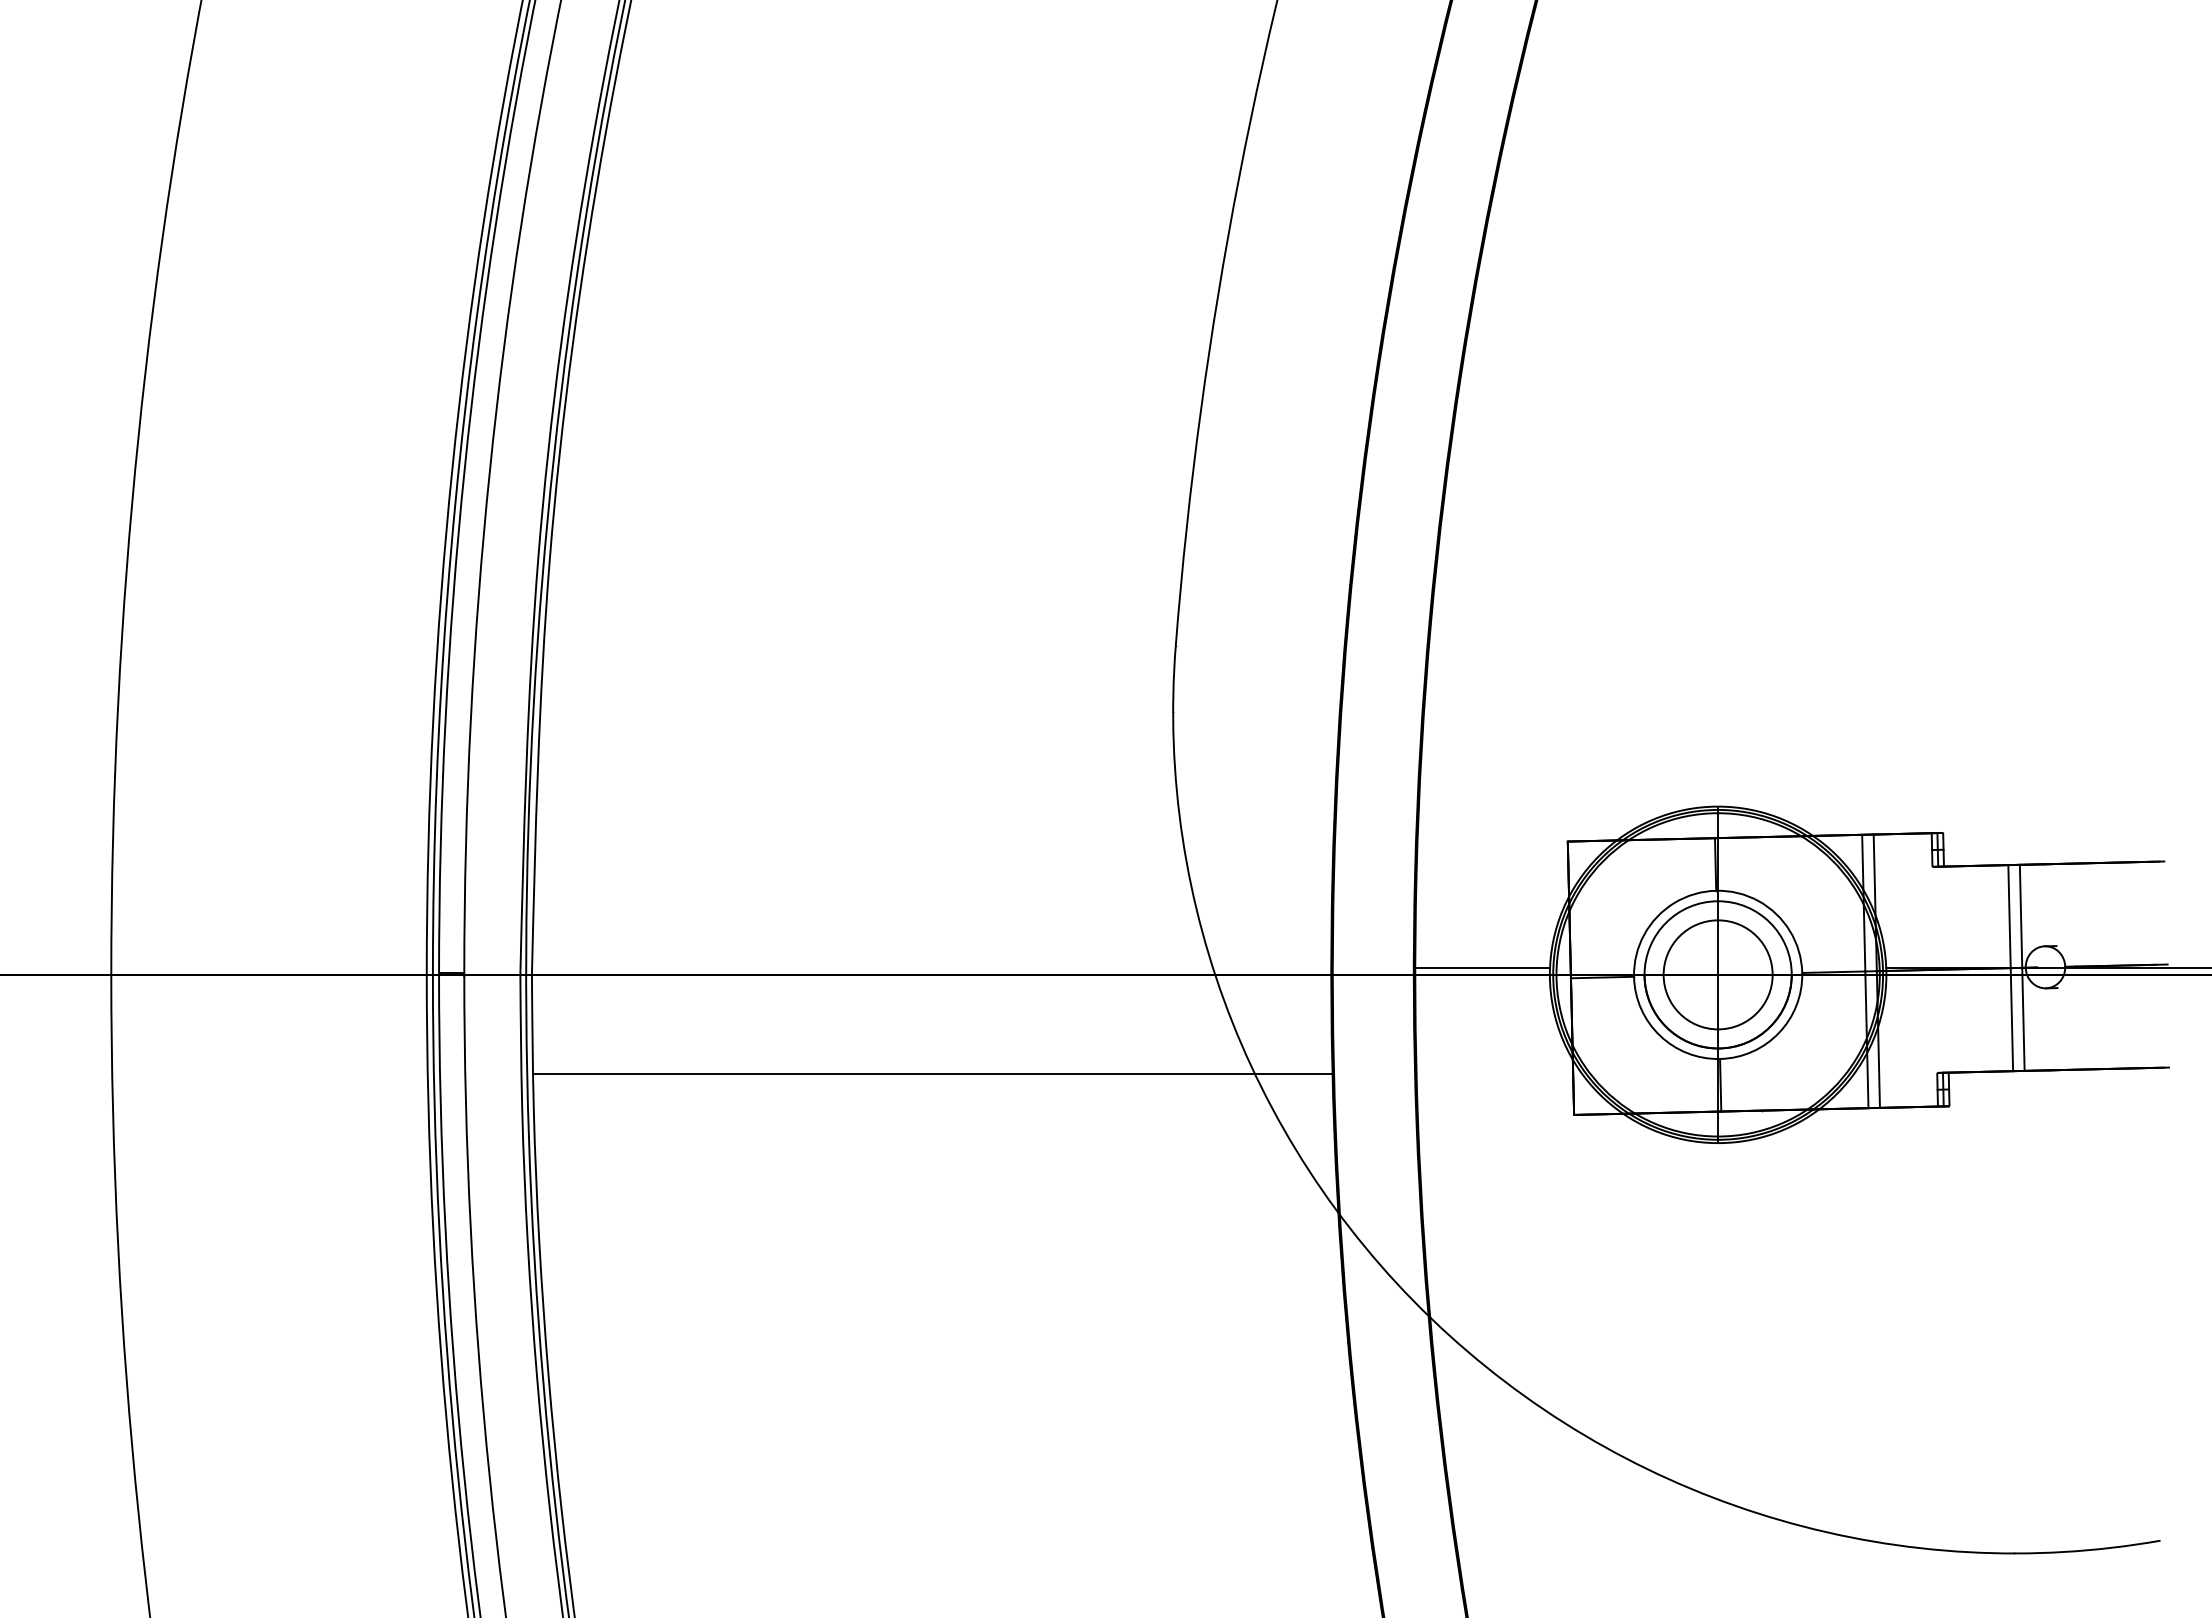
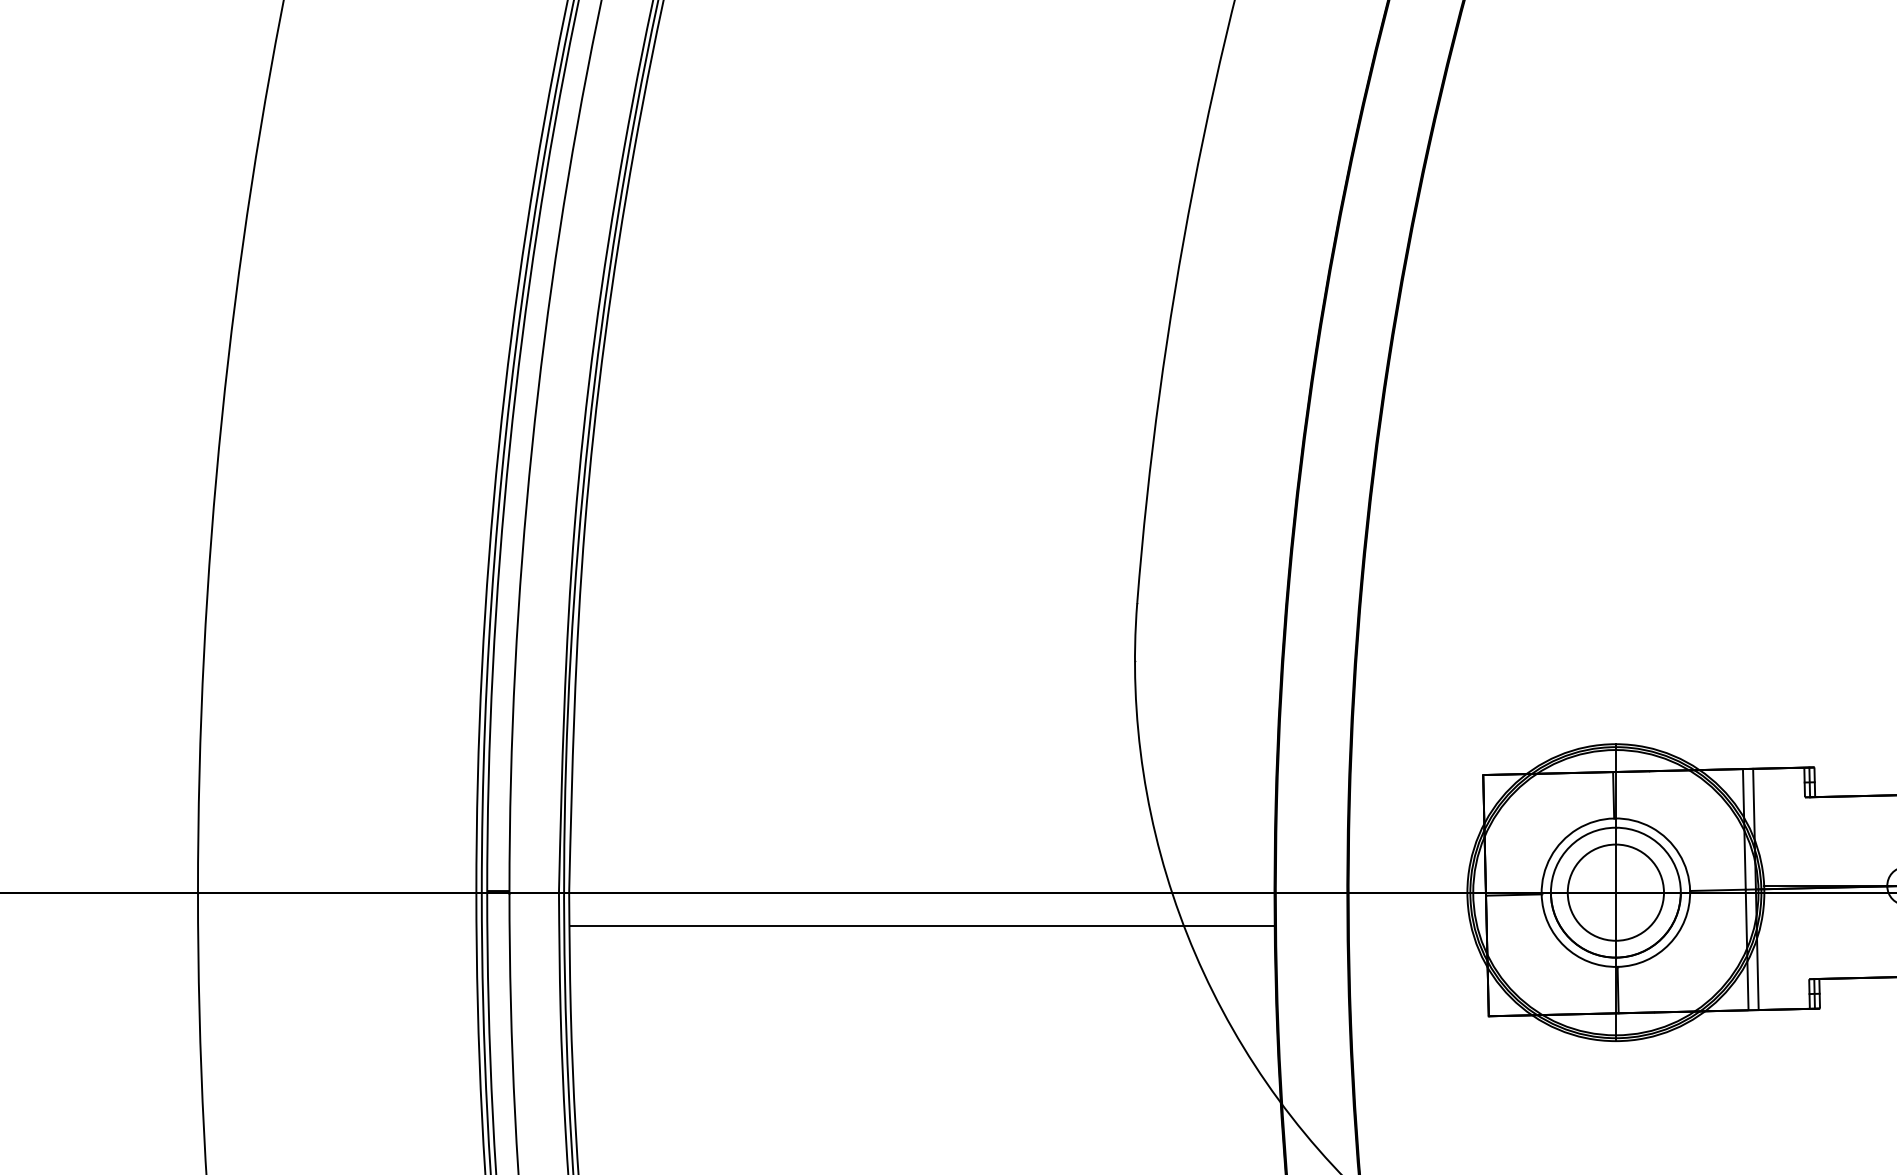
line: (1482, 967) -> (1407, 886), removed
line: (2021, 967) -> (1883, 886), removed
line: (2010, 968) -> (1873, 887), removed
line: (932, 1074) -> (922, 925), moved

